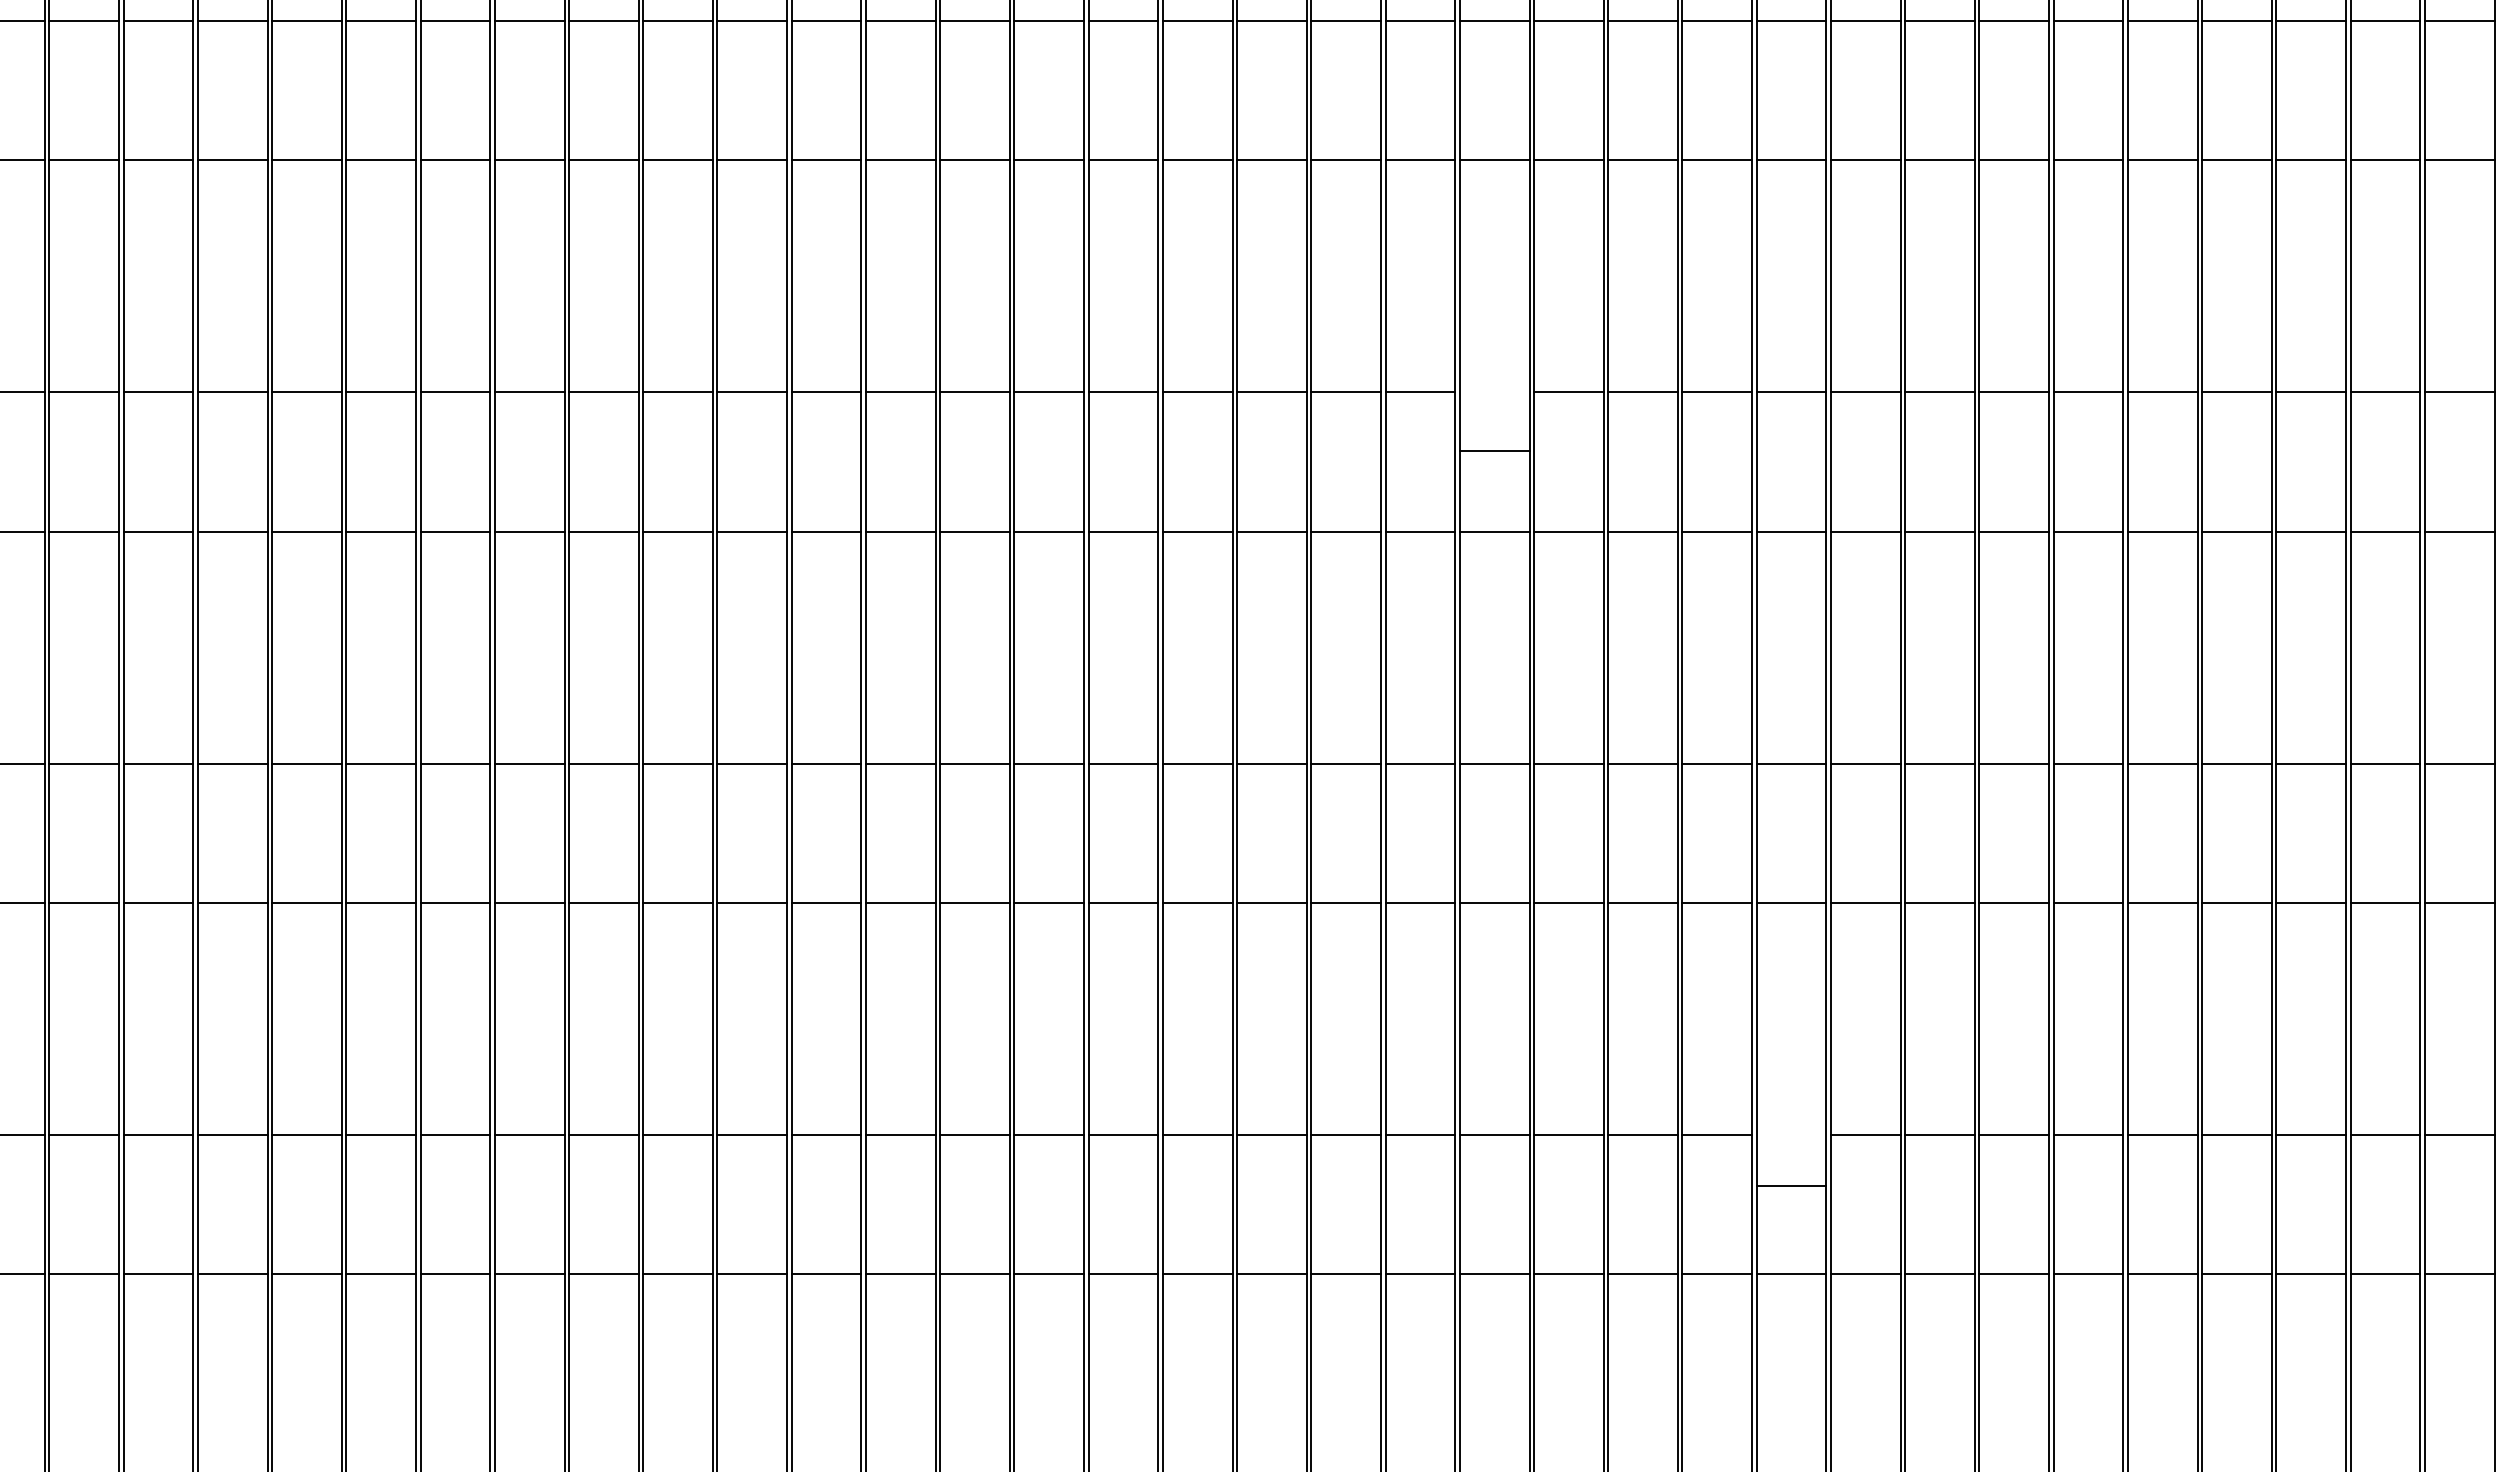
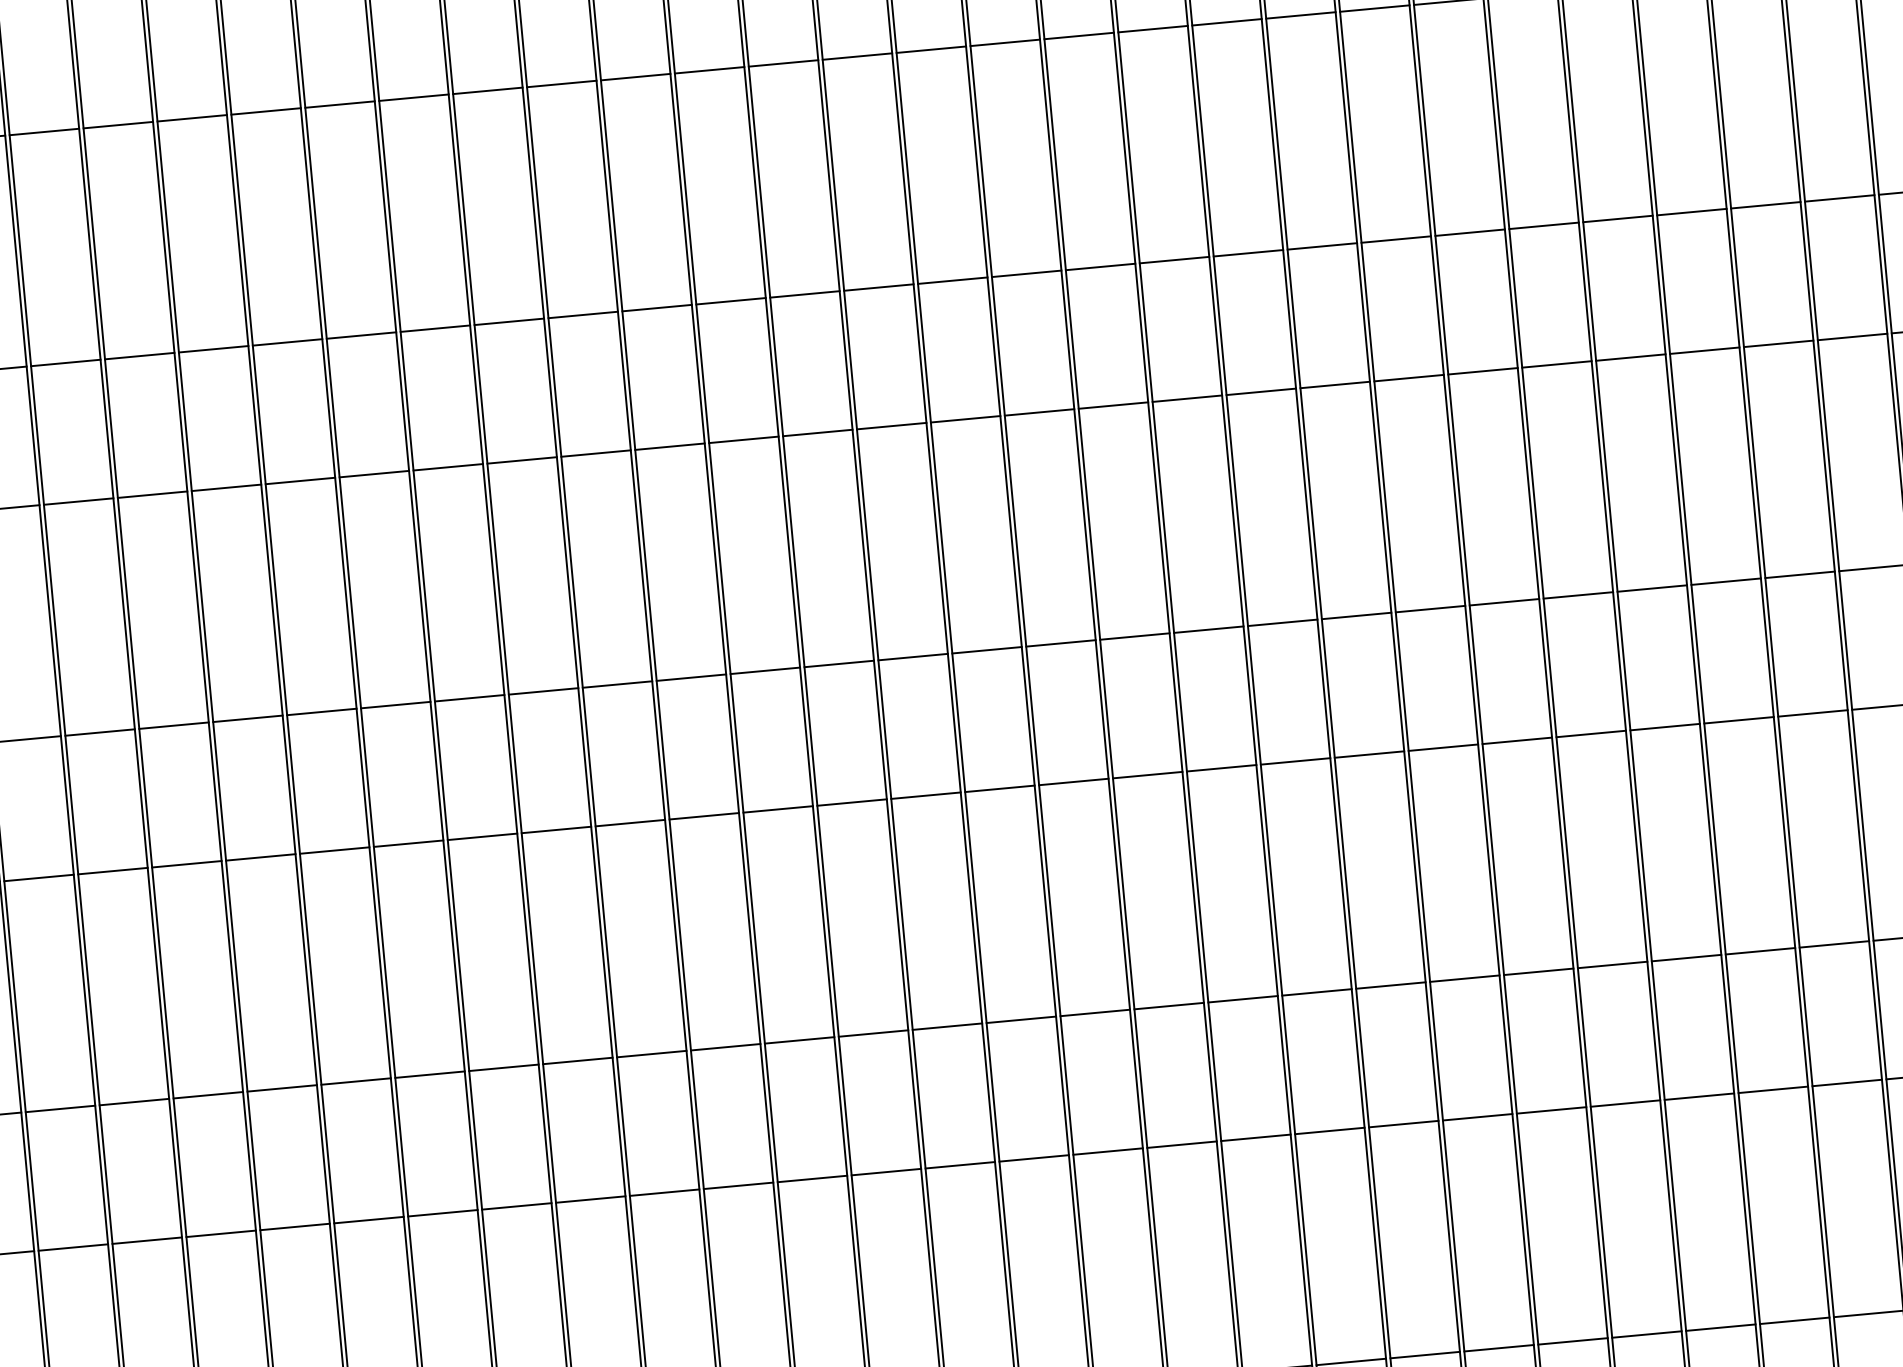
line: (1494, 451) -> (952, 280), moved
line: (1791, 1185) -> (1316, 992), moved

